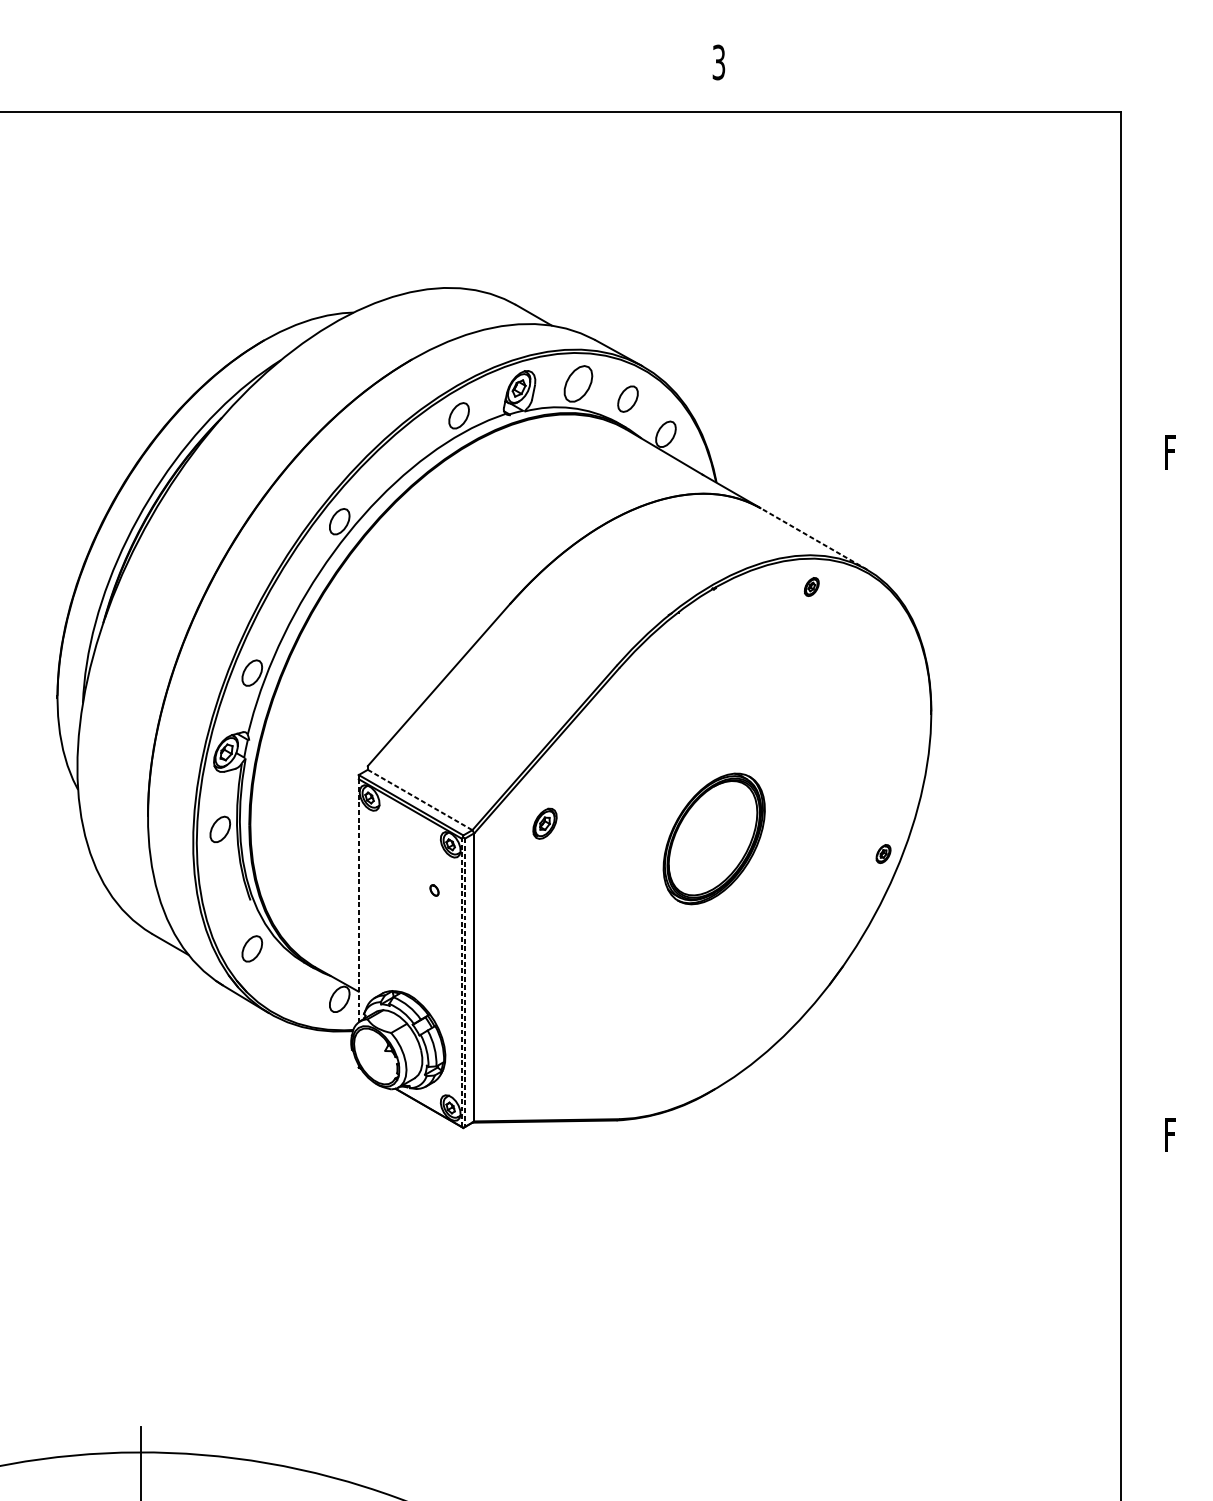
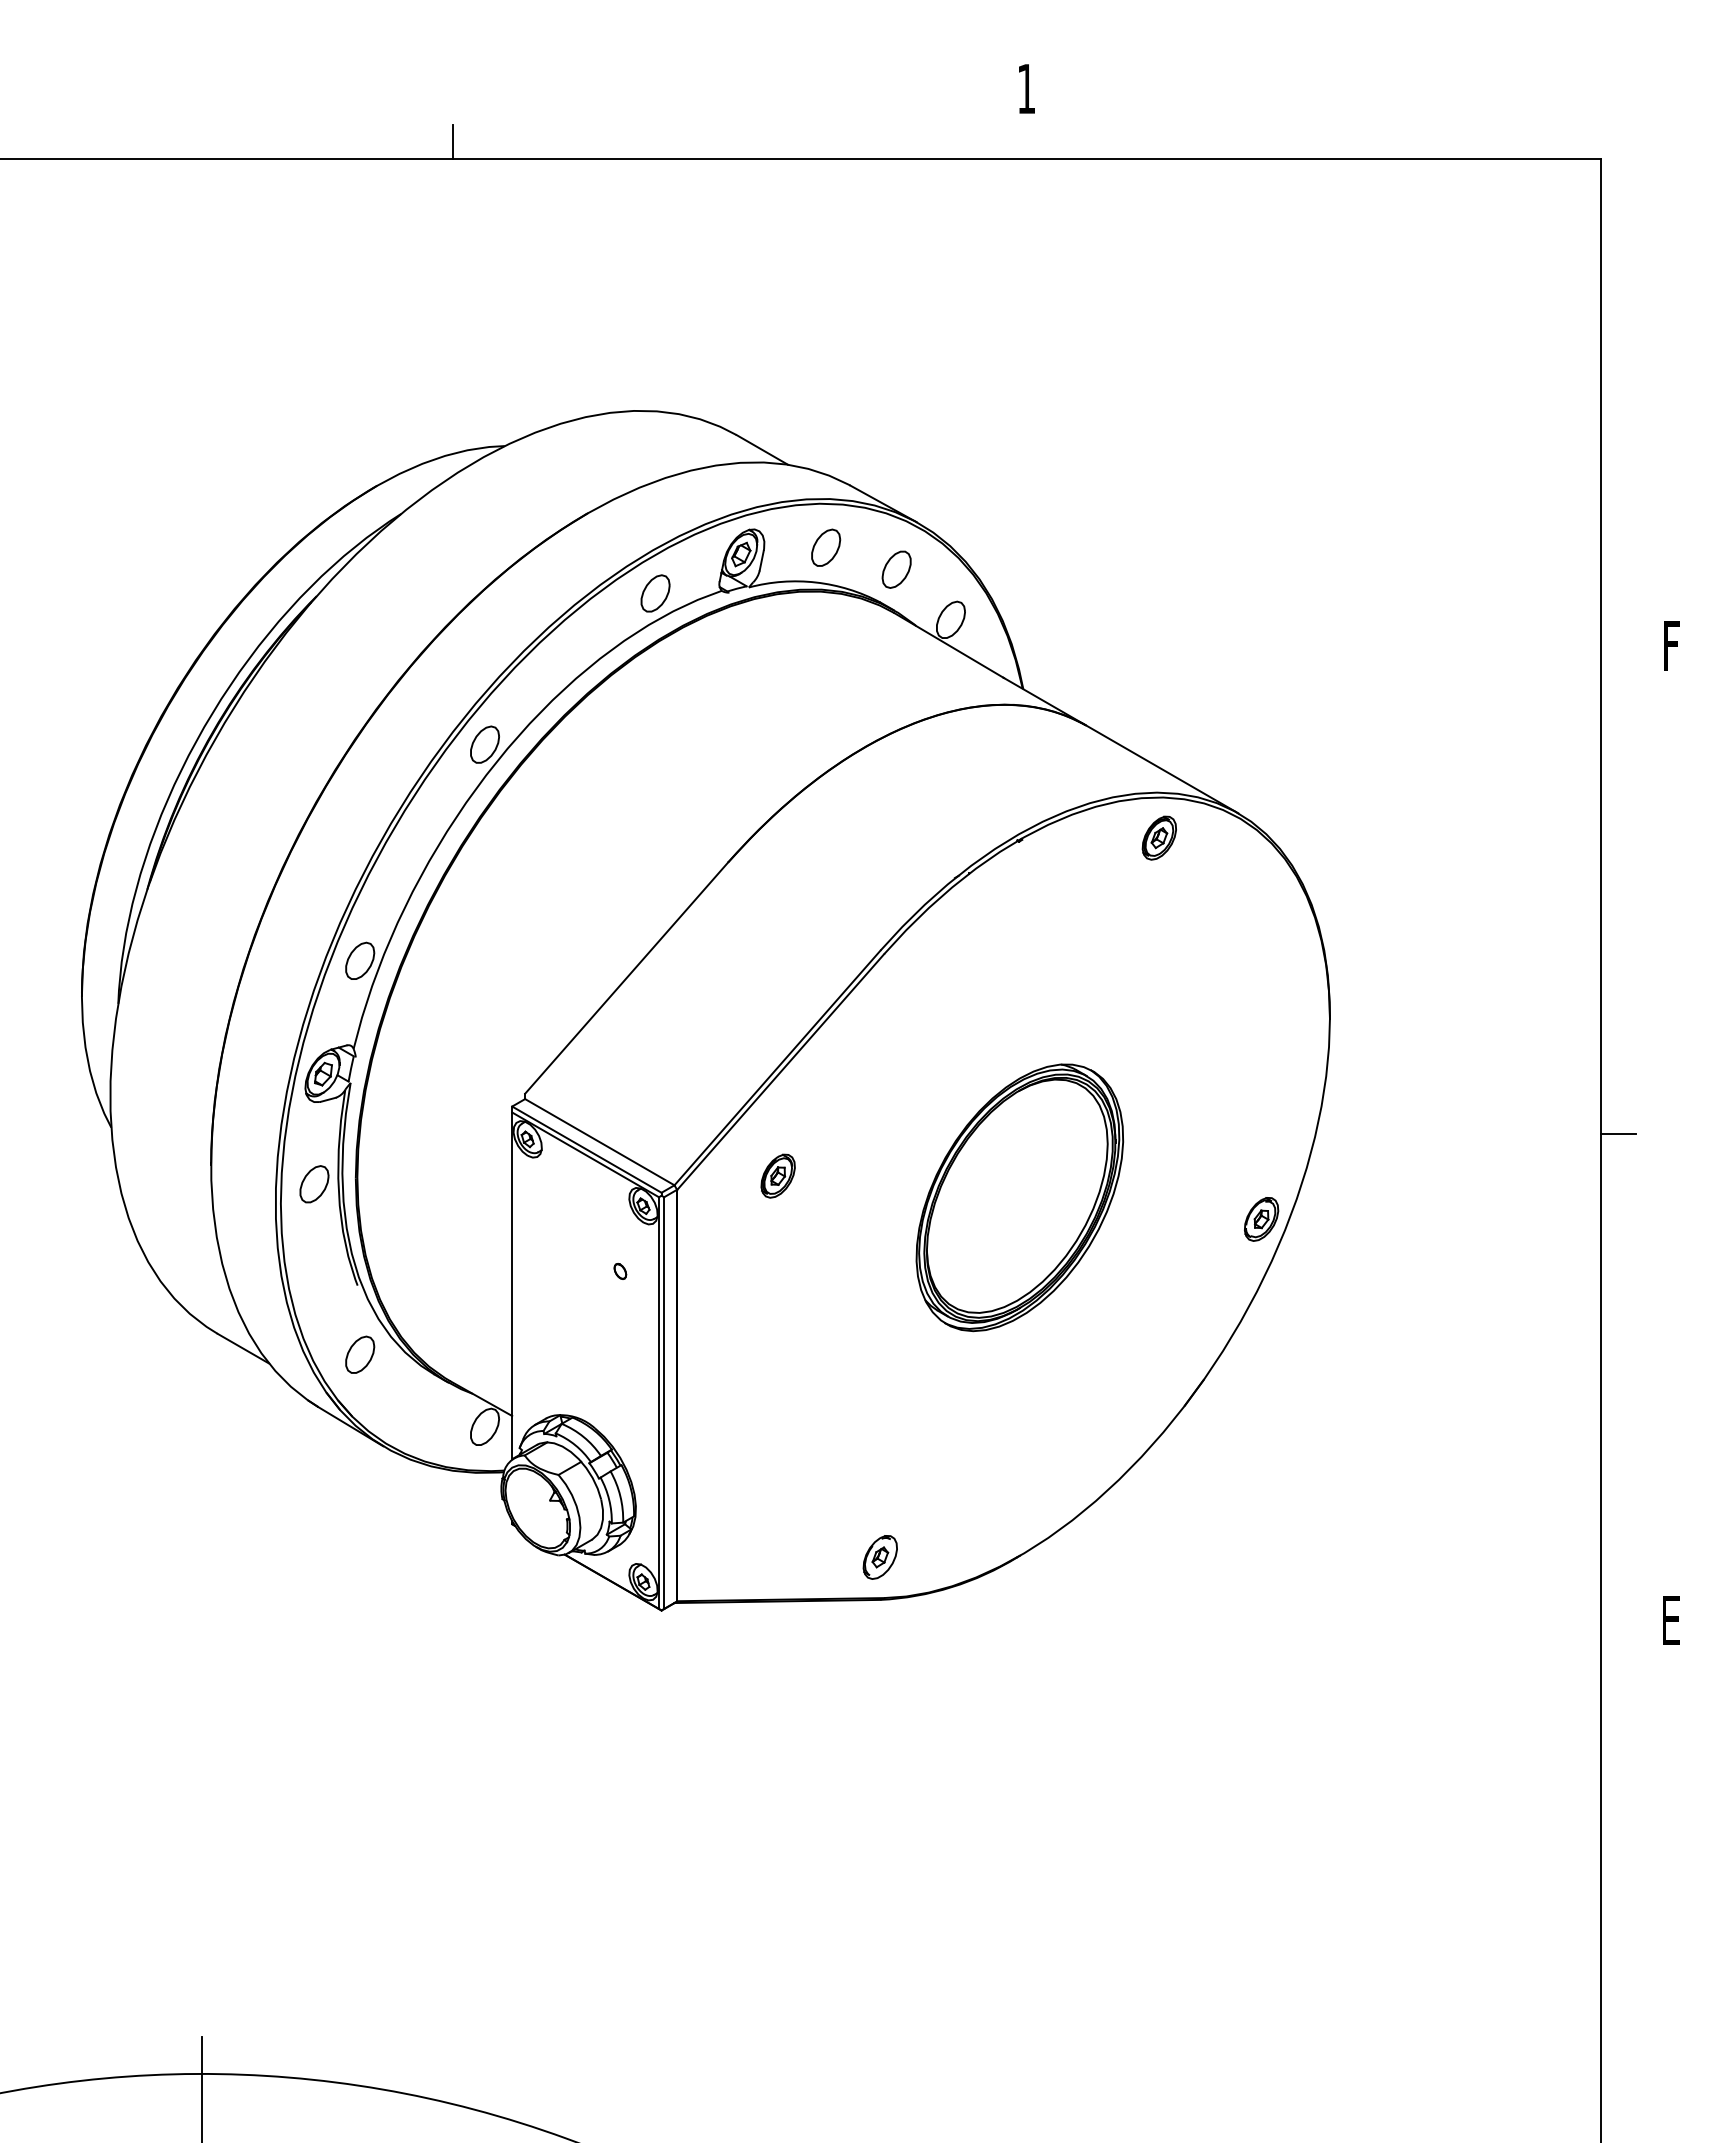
text: (718, 62) -> (1026, 88), 3 -> 1
line: (316, 99) -> (452, 141), added
part: (578, 383) -> (826, 547), size x0.71
line: (813, 539) -> (1161, 769), dashed -> solid
part: (811, 586) -> (1158, 837), size x1.67
line: (1133, 794) -> (1618, 1134), added
line: (420, 800) -> (600, 1142), dashed -> solid
part: (713, 838) -> (1019, 1197), size x1.43
part: (883, 854) -> (1261, 1219), size x1.67
line: (358, 901) -> (512, 1286), dashed -> solid
line: (461, 982) -> (658, 1403), dashed -> solid
line: (465, 982) -> (664, 1403), dashed -> solid
part: (615, 1090) -> (879, 1557), added
text: (1170, 1134) -> (1671, 1620), F -> E

